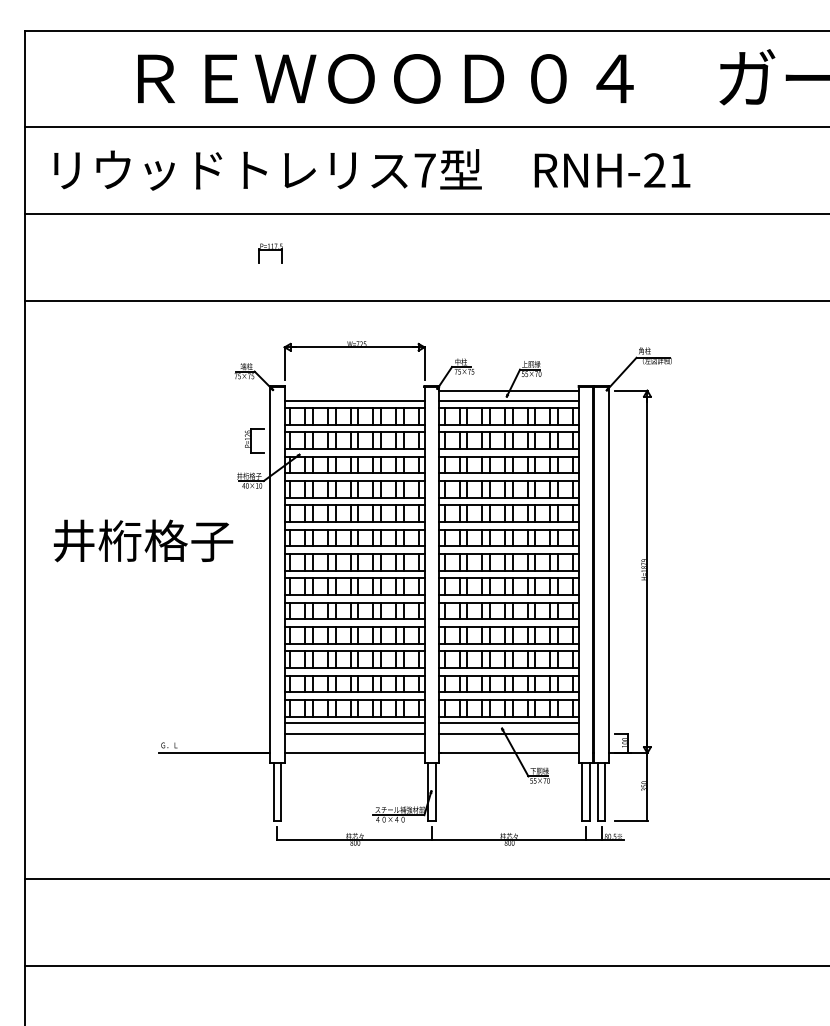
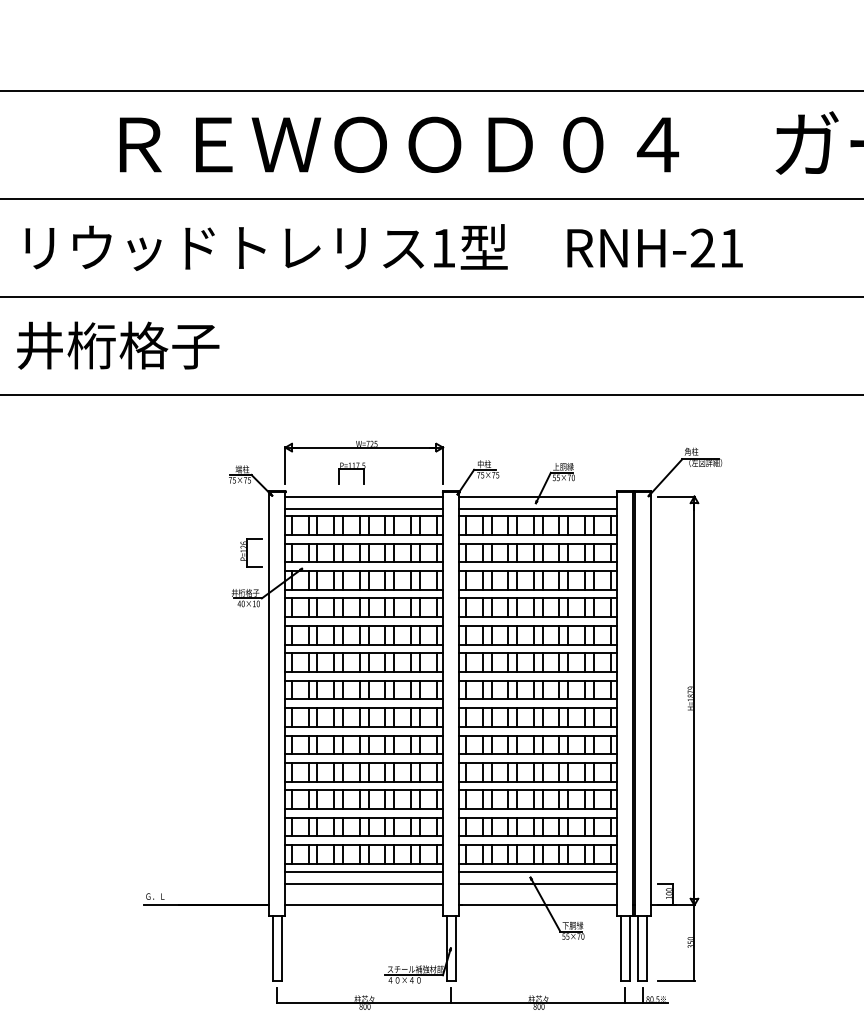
text: (424, 170) -> (443, 248), 7 -> 1
part: (270, 253) -> (351, 473), moved
line: (354, 390) -> (364, 496), added
text: (143, 540) -> (118, 345), moved

